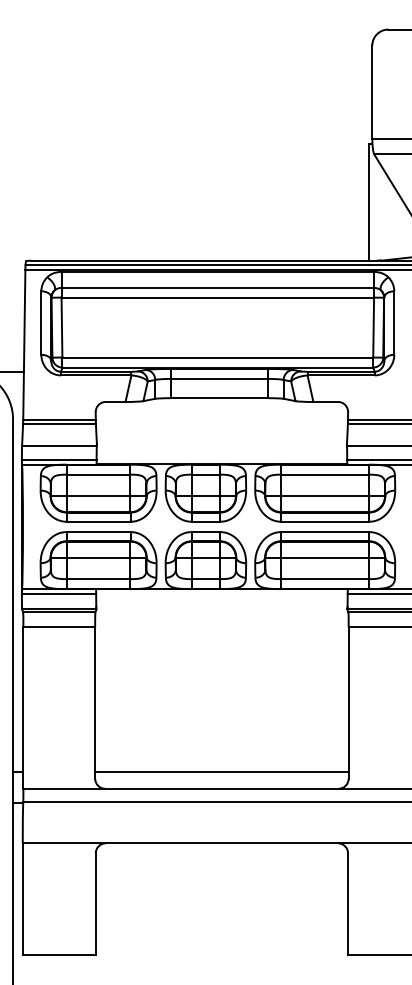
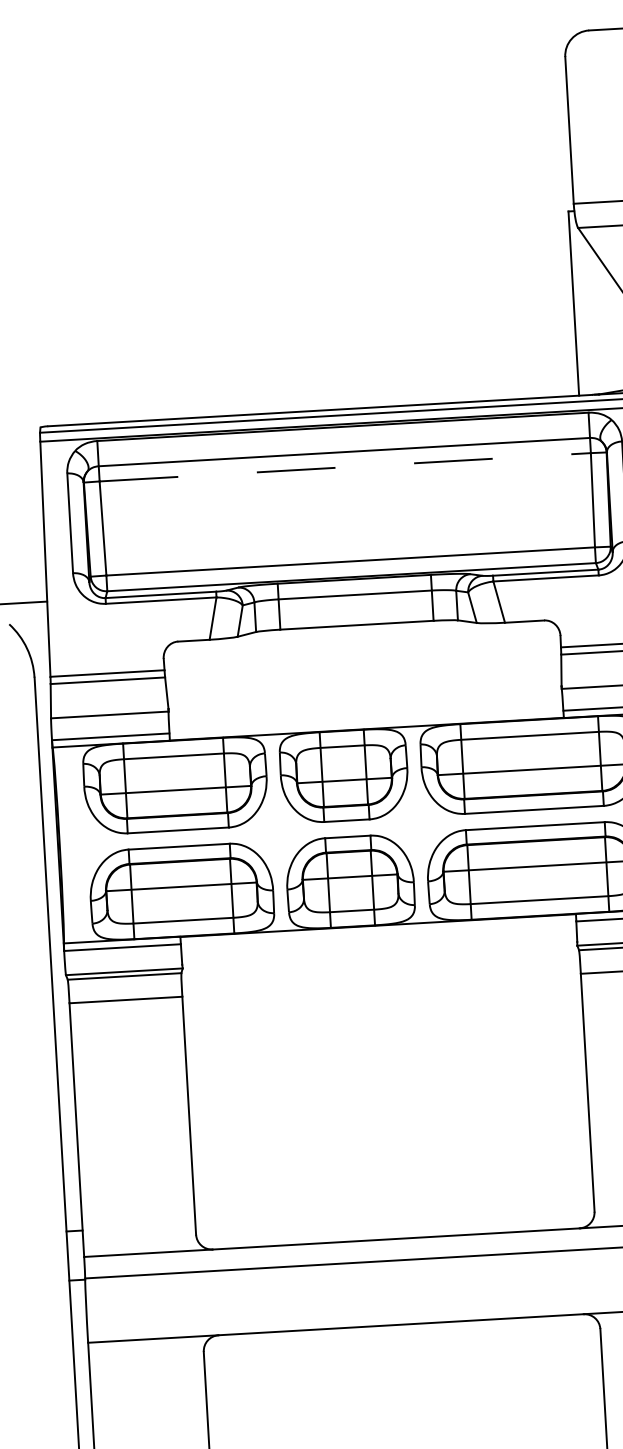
line: (218, 297) -> (346, 467), solid -> dashed
line: (221, 771) -> (393, 1211), removed

